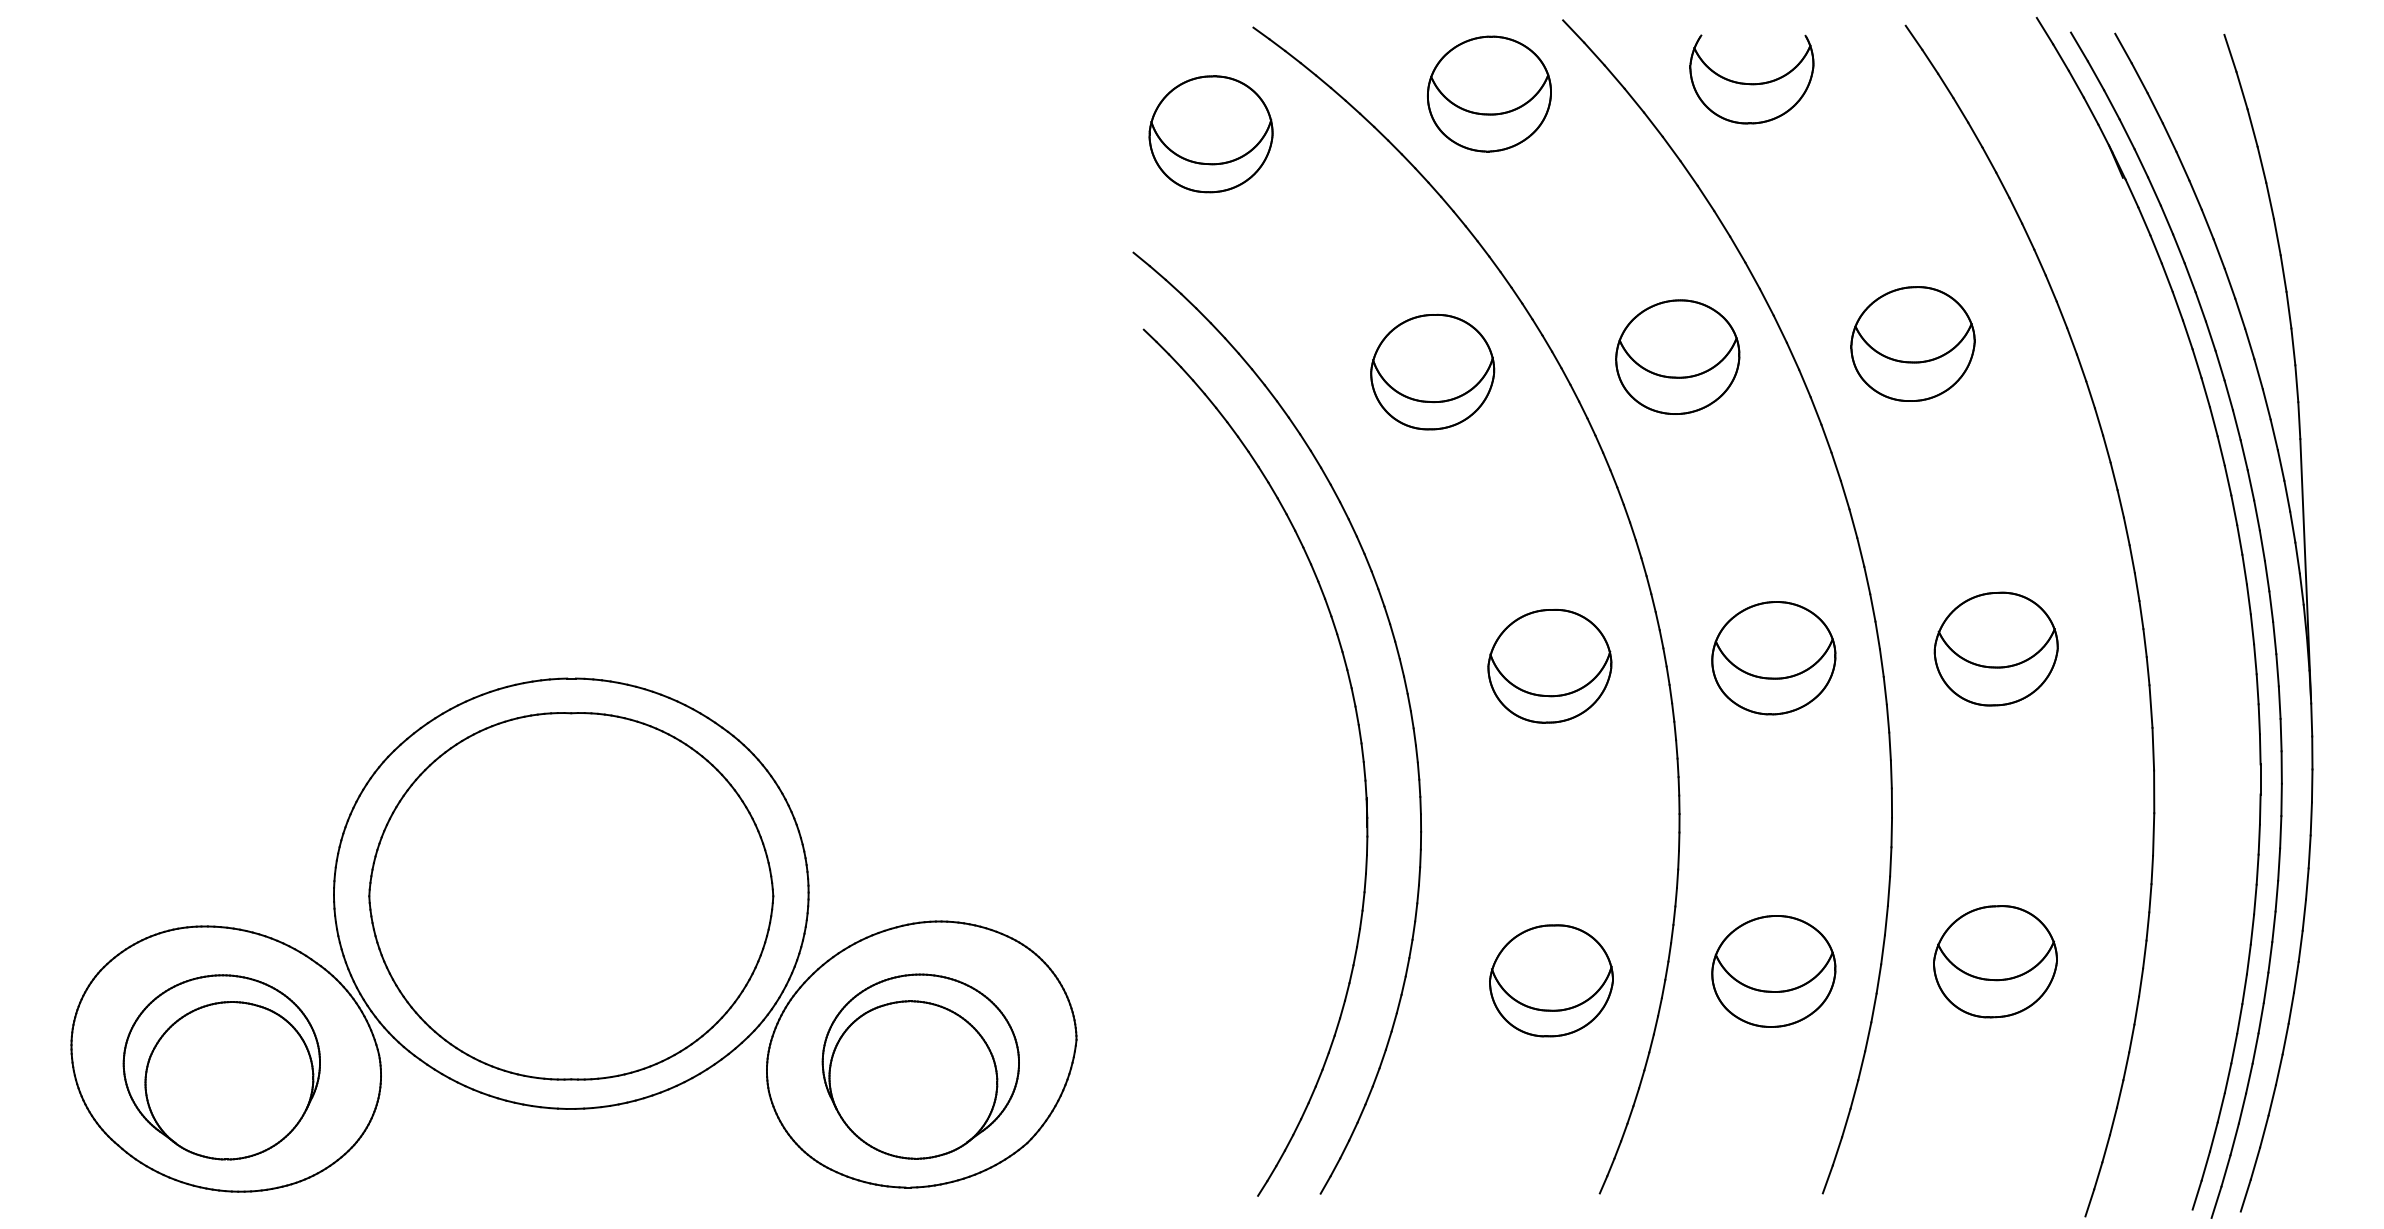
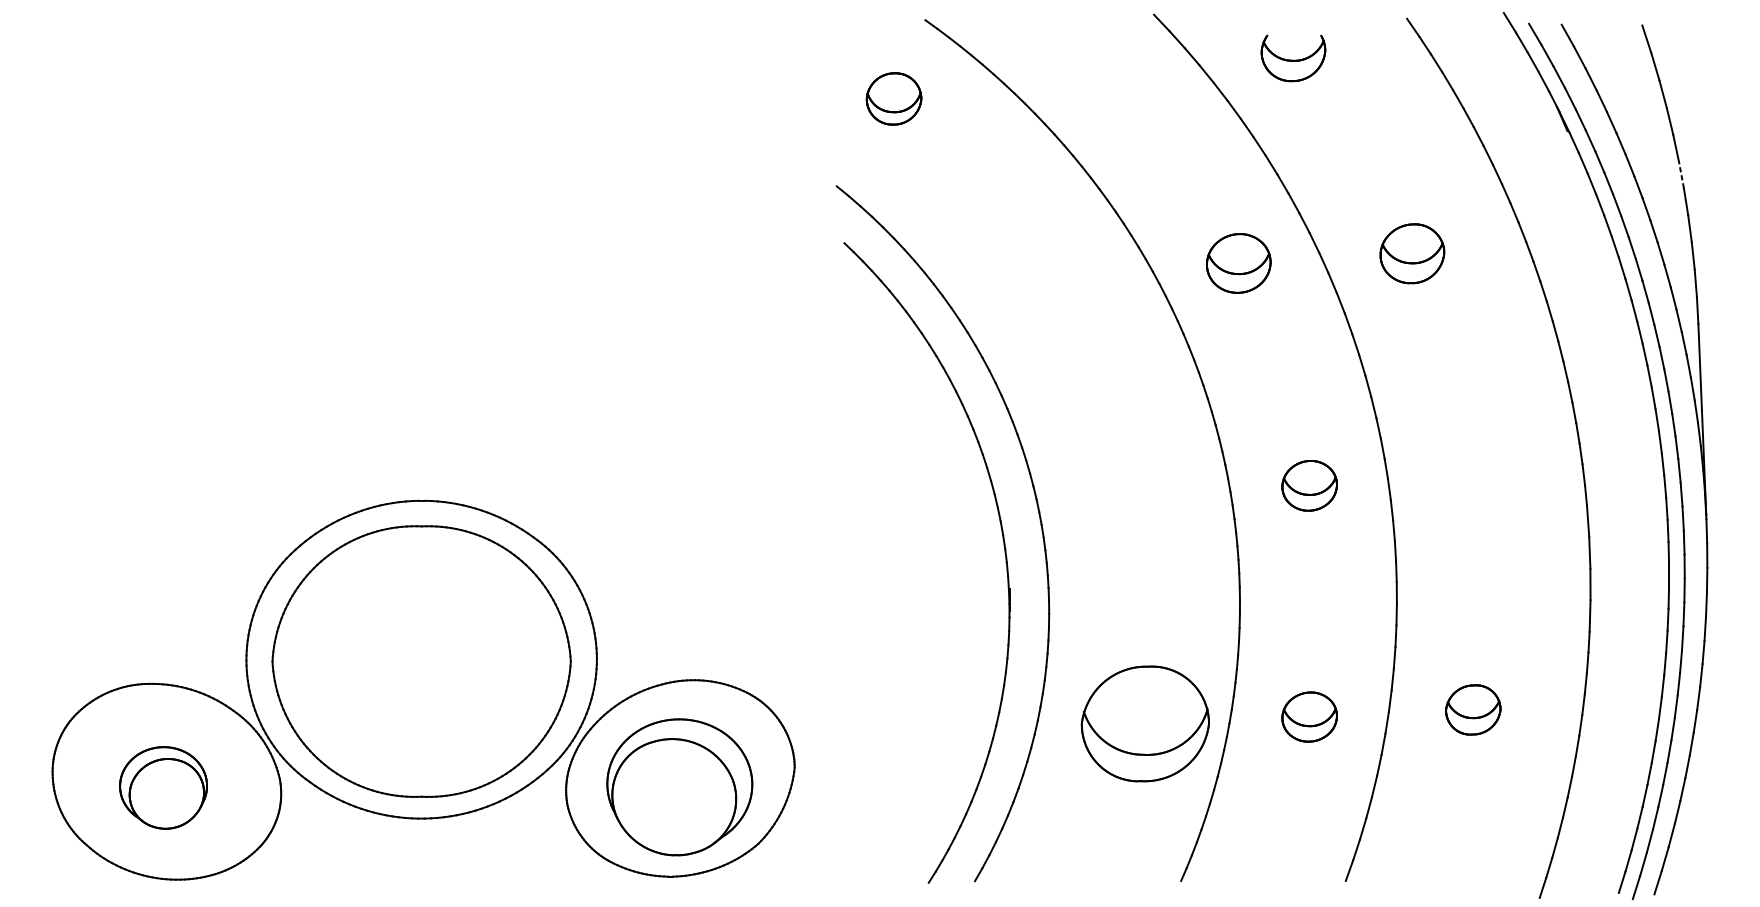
part: (1751, 79) -> (1293, 58), size x0.7
part: (1489, 93) -> (1099, 68), removed
part: (1210, 134) -> (893, 99), size x0.6
line: (2277, 236) -> (1681, 174), solid -> dashed
part: (1912, 343) -> (1412, 253), size x0.7
part: (1677, 356) -> (1238, 262), size x0.7
part: (1432, 372) -> (1057, 274), removed
part: (1995, 648) -> (1473, 478), removed
part: (1773, 658) -> (1309, 485), size x0.6
part: (1549, 666) -> (1143, 491), removed
part: (1995, 961) -> (1473, 709), size x0.6
part: (1773, 971) -> (1309, 717), size x0.6
part: (1551, 980) -> (1145, 723), size x1.4
part: (221, 1067) -> (163, 787), size x0.6

